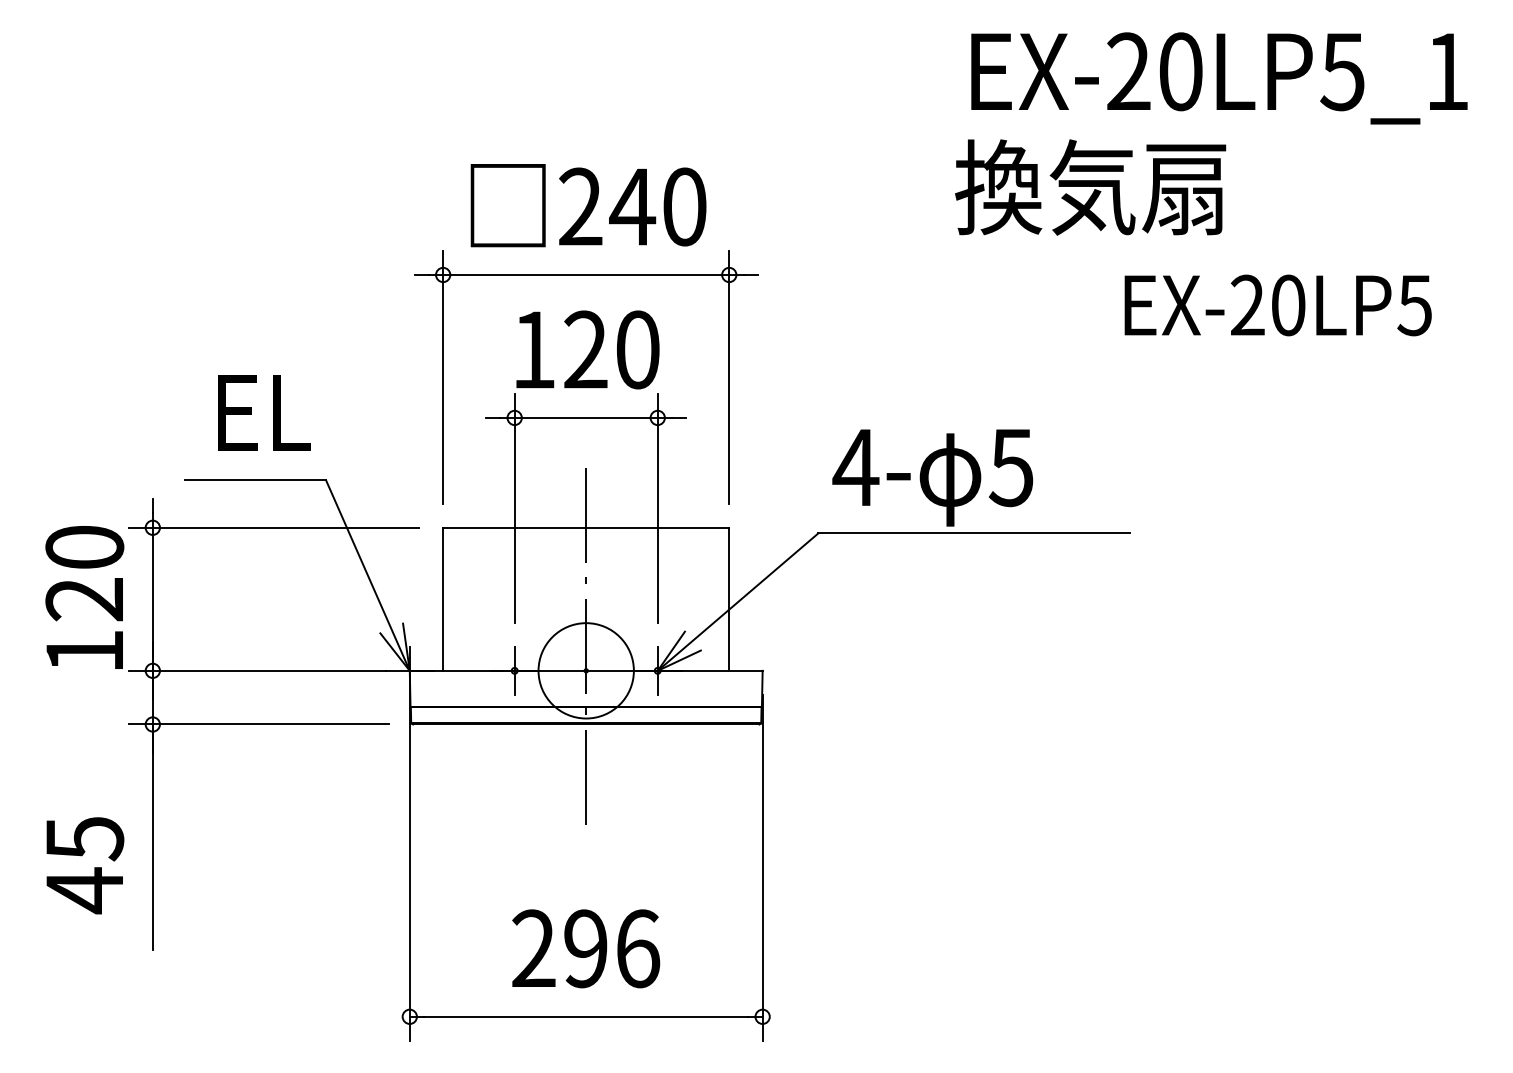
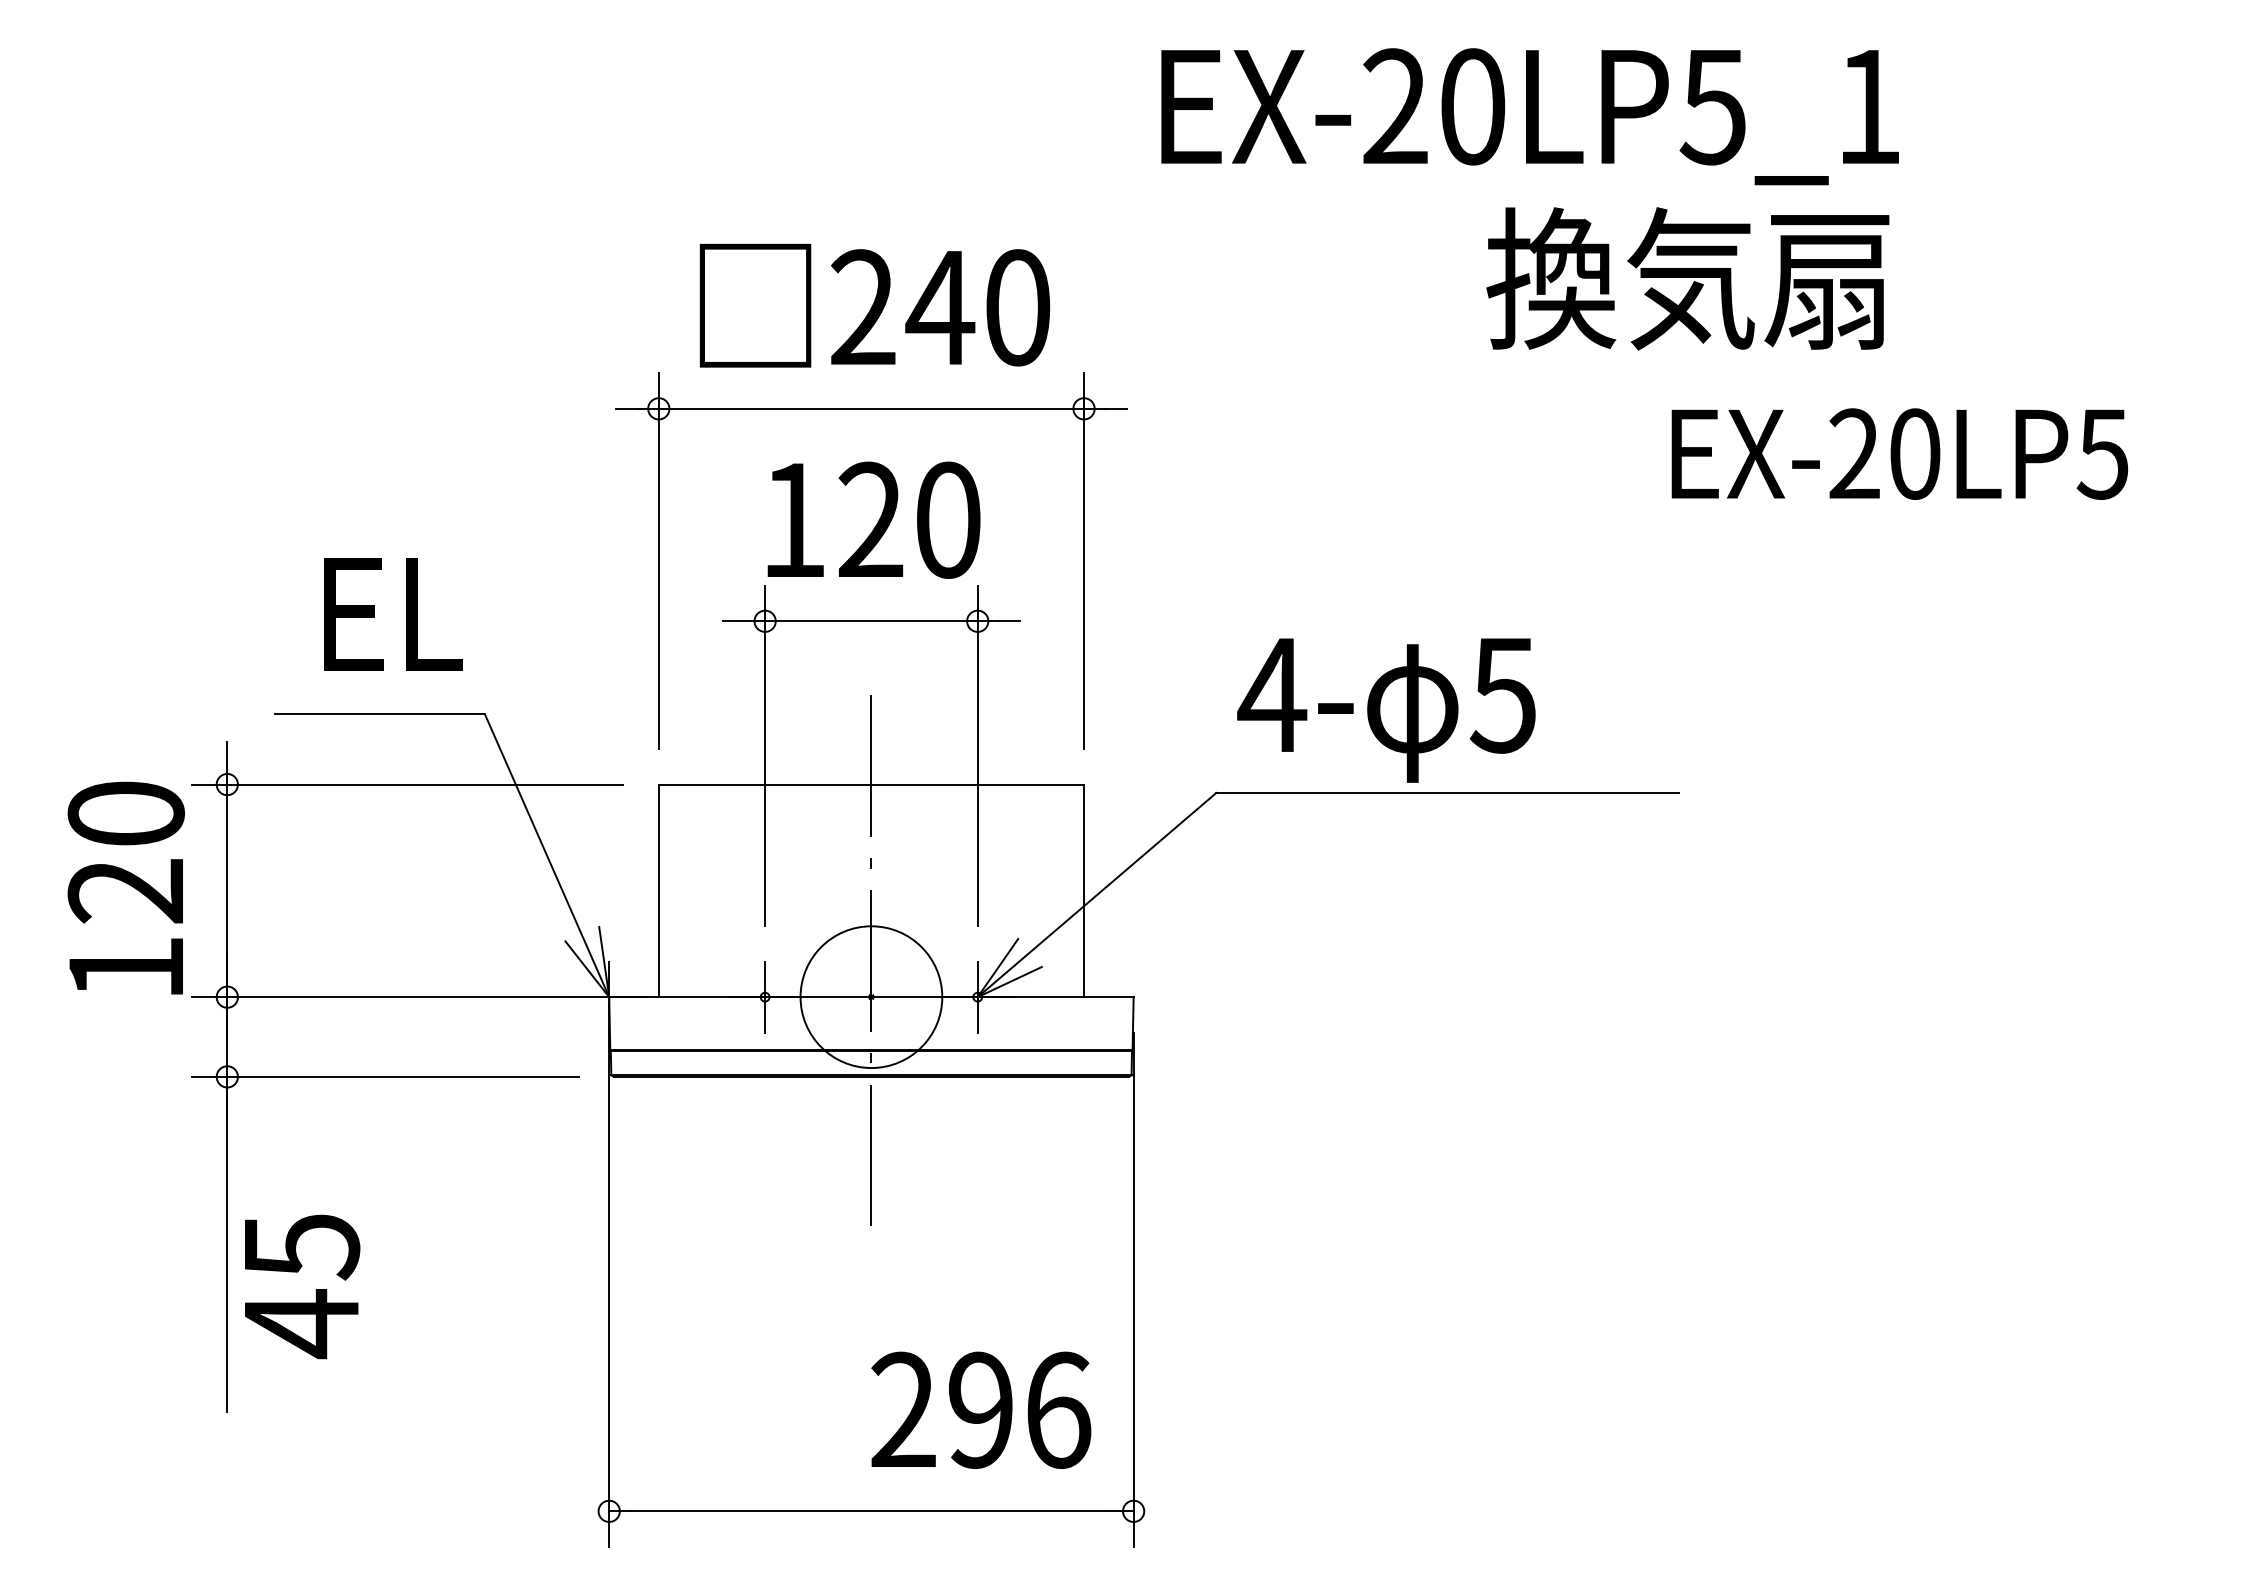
text: (1219, 78) -> (1530, 116), moved
text: (1090, 187) -> (1687, 278), moved
text: (85, 865) -> (302, 1286), moved
text: (586, 948) -> (981, 1409), moved

